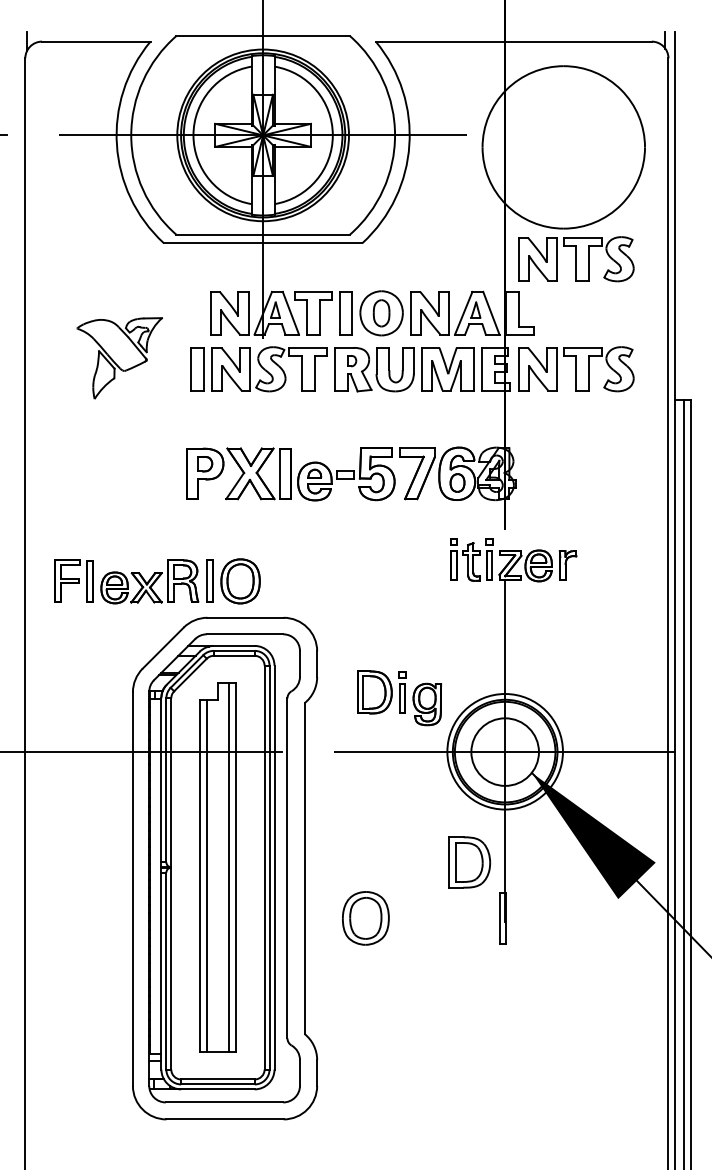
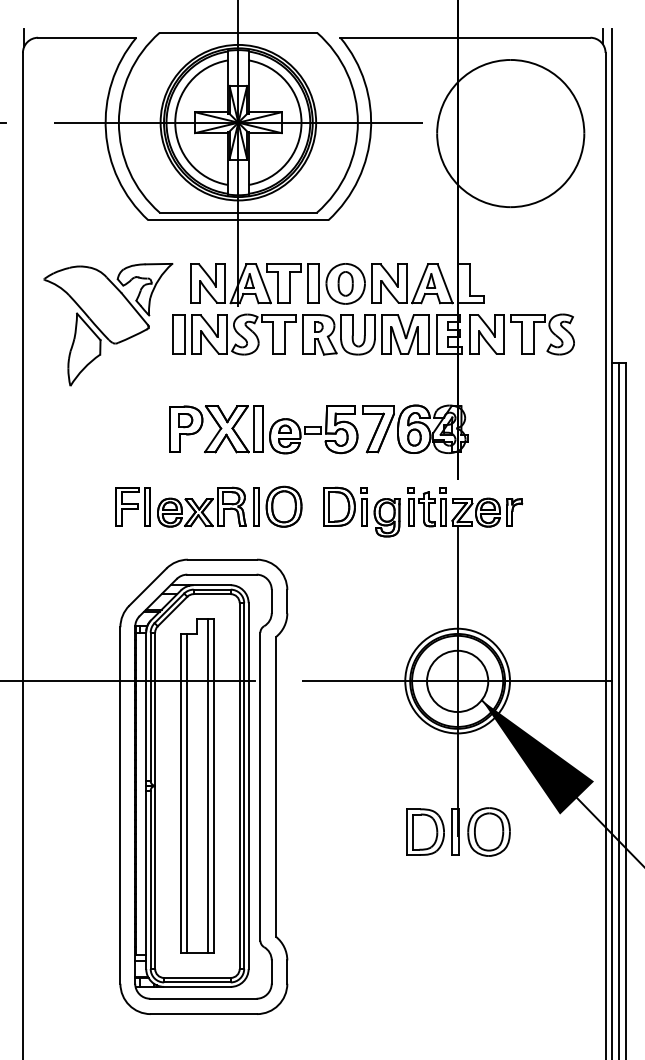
part: (576, 259) -> (522, 235), removed
part: (119, 358) -> (108, 324), size x1.67
part: (157, 581) -> (208, 506), moved
part: (399, 698) -> (361, 512), moved
part: (469, 862) -> (425, 832), moved
part: (365, 918) -> (488, 832), moved

